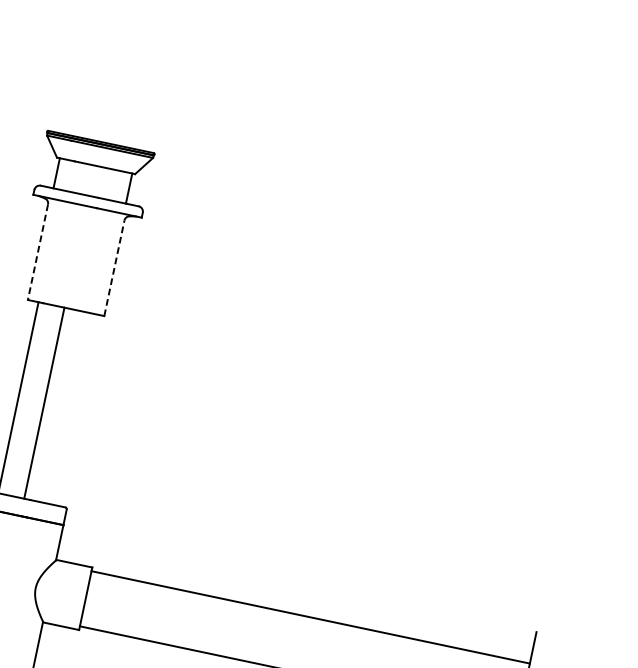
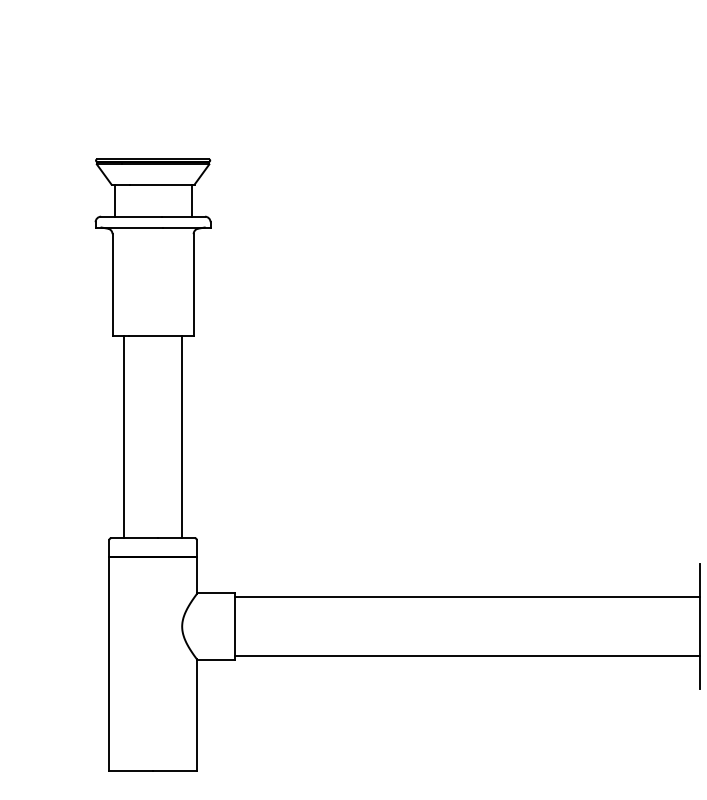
line: (37, 251) -> (112, 284), dashed -> solid
line: (114, 267) -> (193, 284), dashed -> solid
line: (44, 402) -> (182, 436), moved

